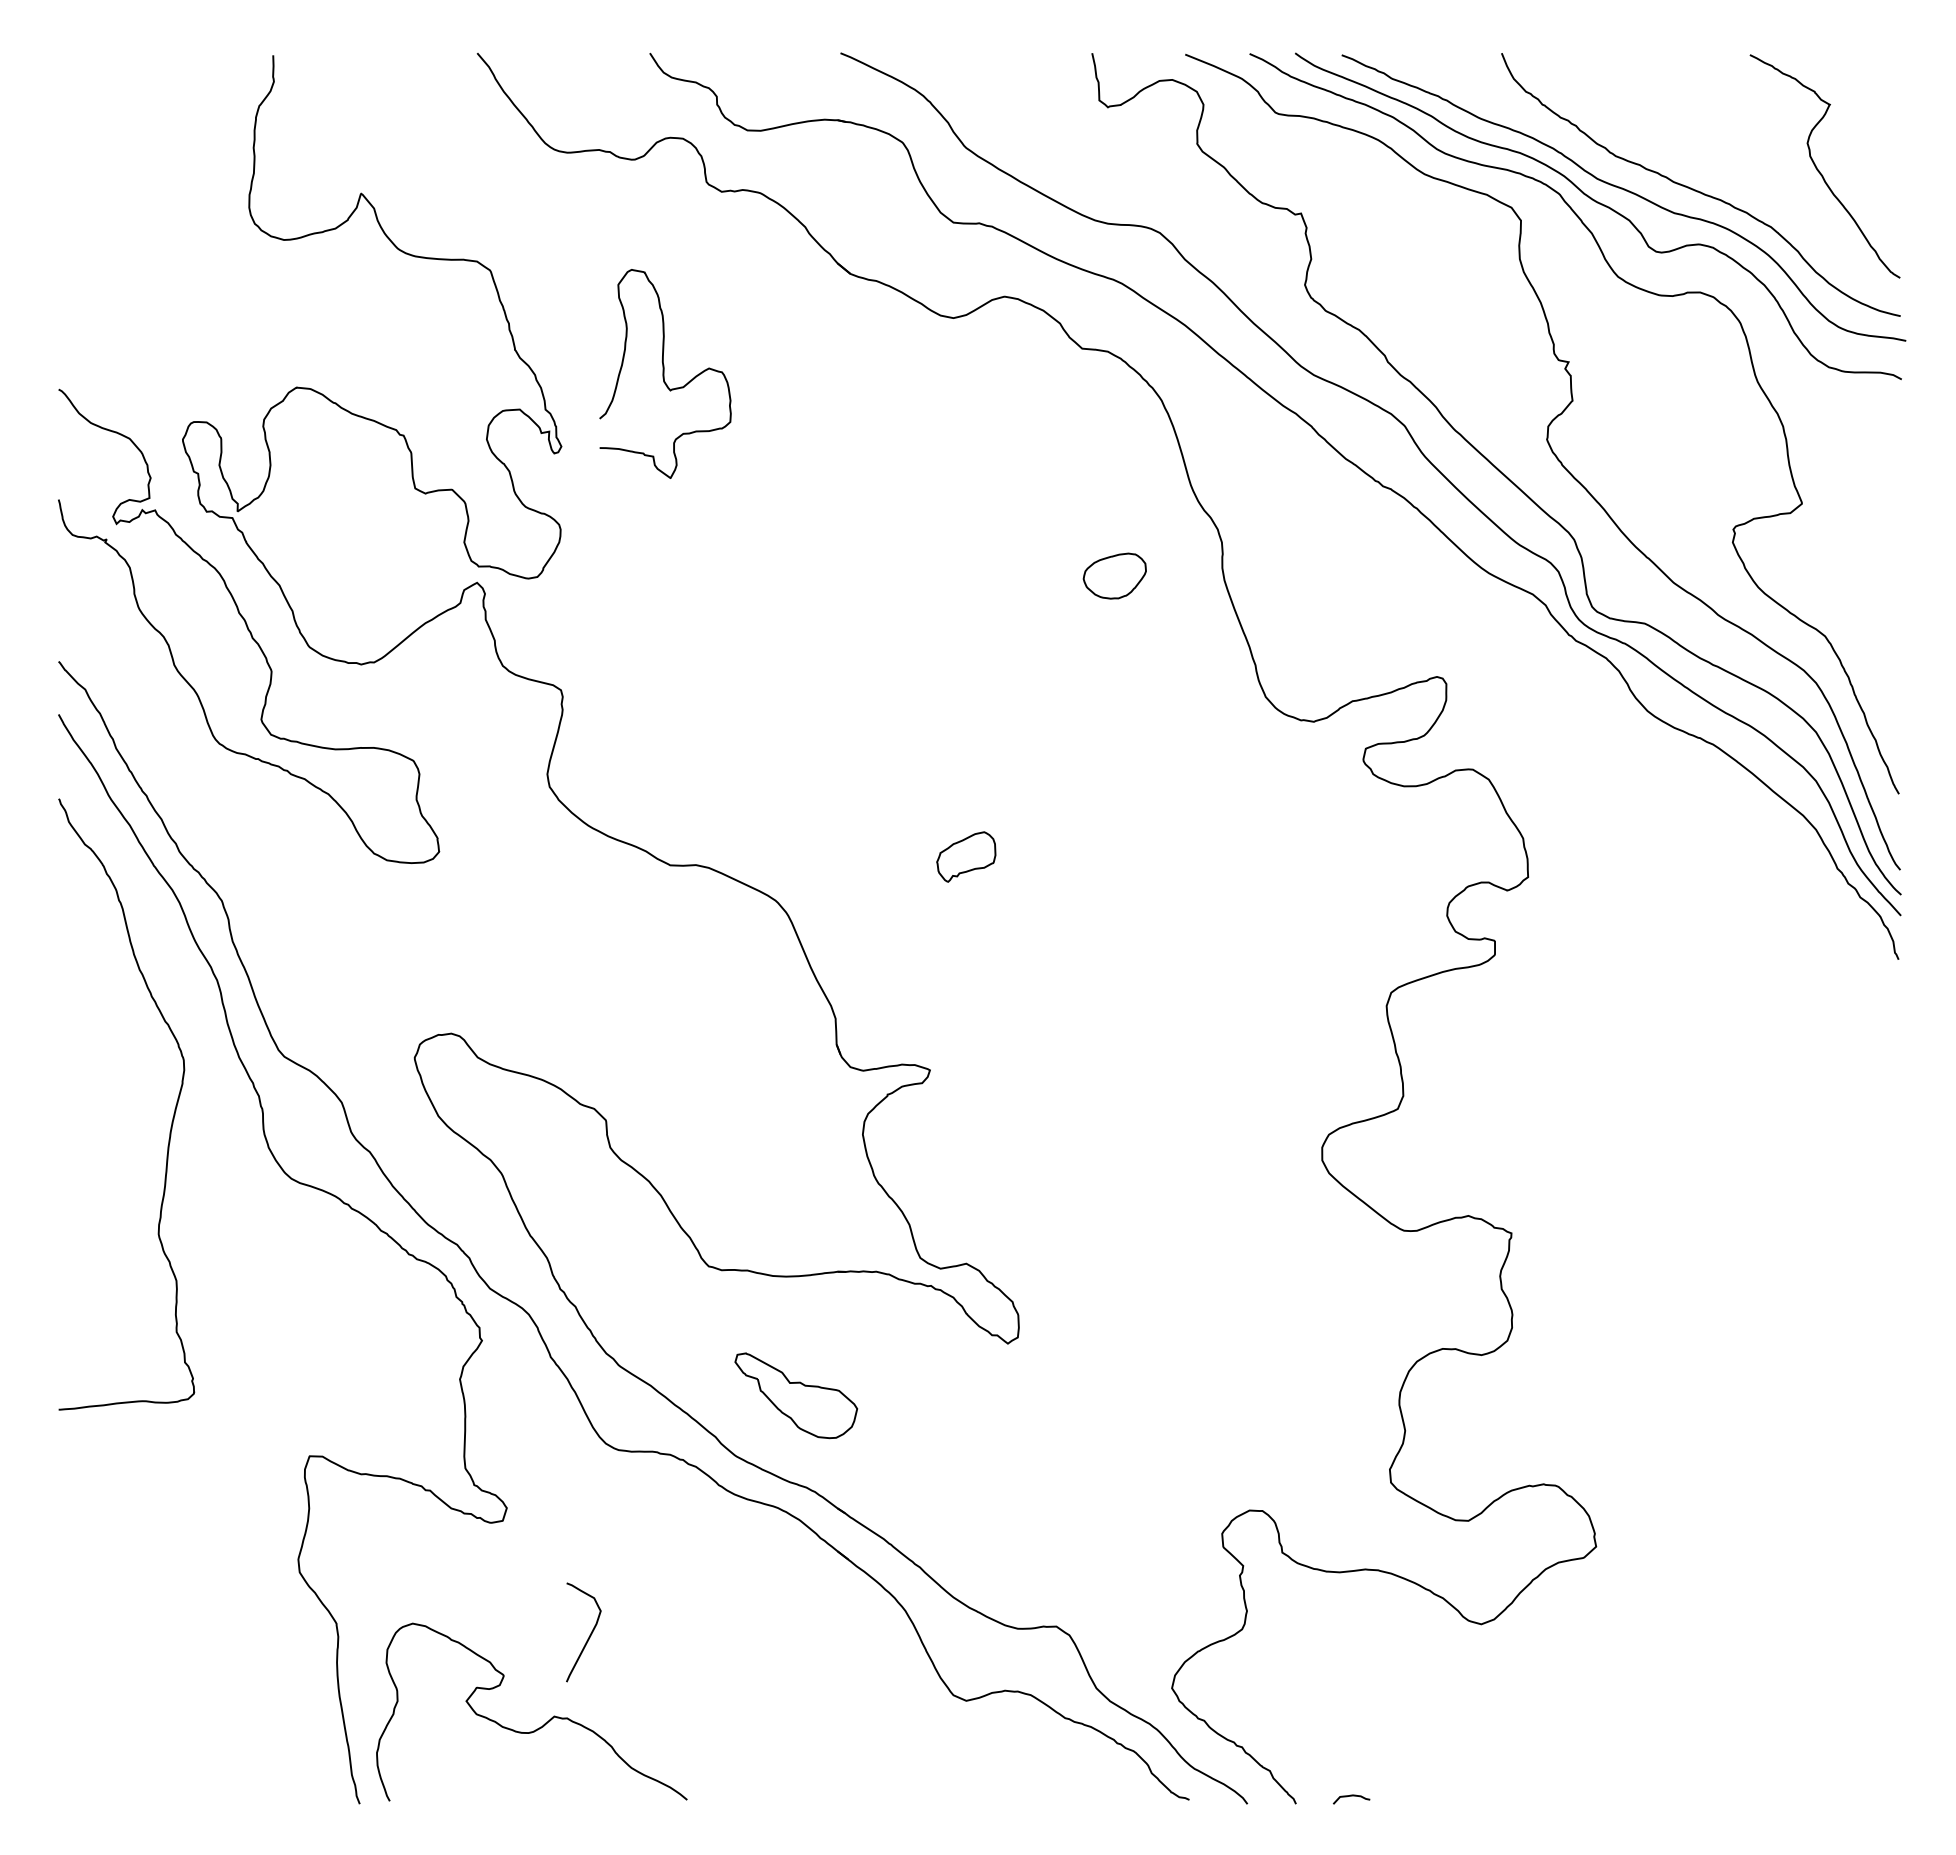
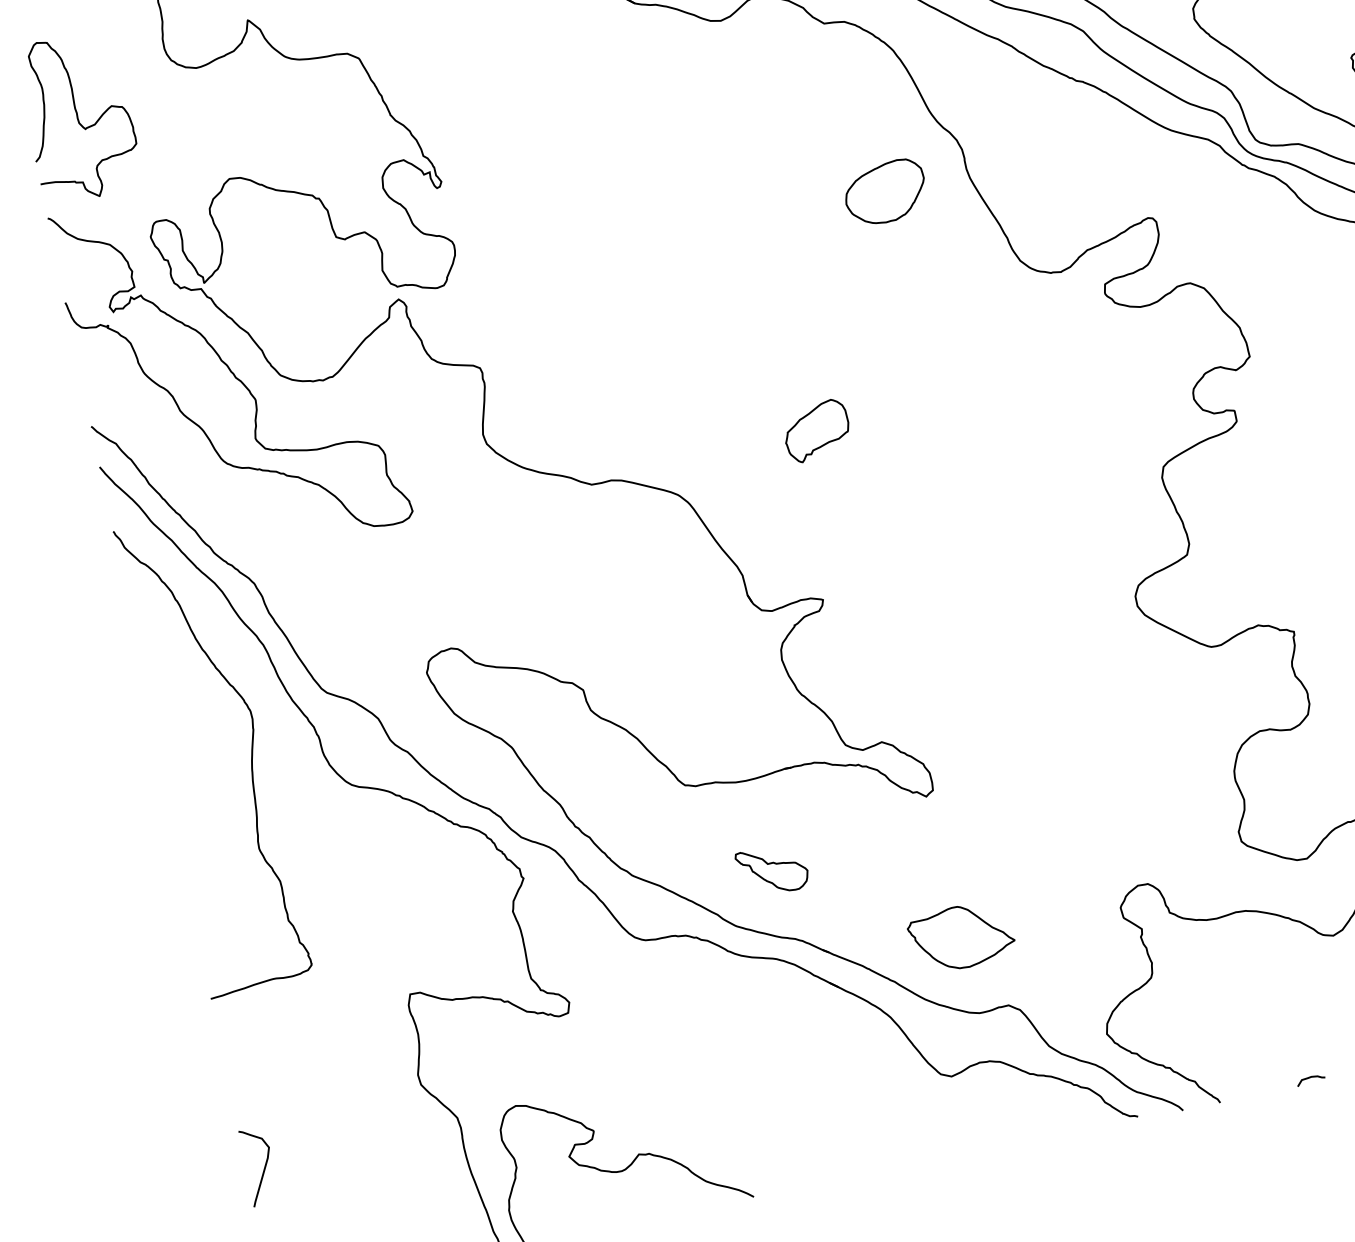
curve: (664, 373) -> (78, 117), moved
part: (1114, 575) -> (885, 192), size x1.67
part: (965, 856) -> (816, 430), size x1.43
part: (795, 1395) -> (772, 870), size x0.71
part: (1015, 1528) -> (961, 936), added
curve: (588, 1636) -> (263, 1168), moved
curve: (1351, 1796) -> (1310, 1077), moved

